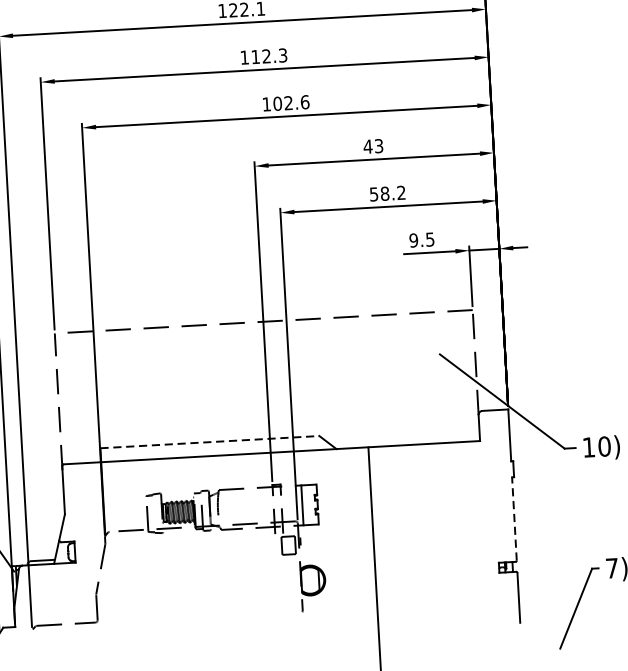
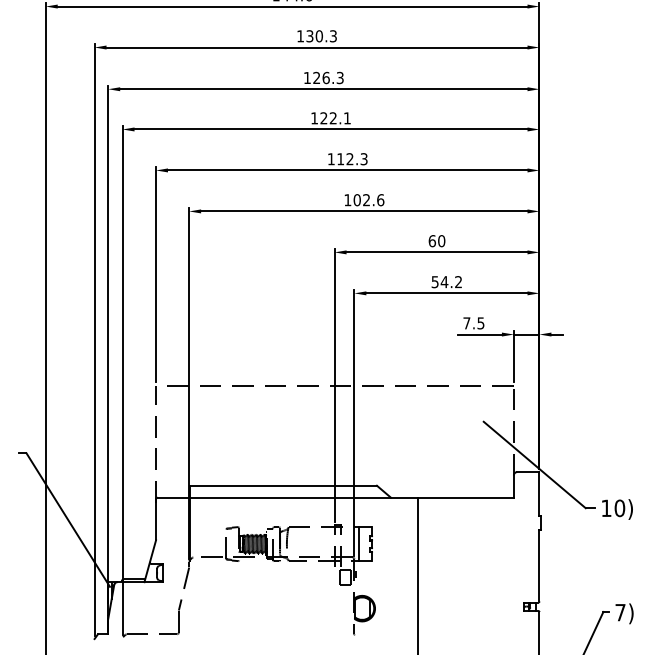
text: (372, 146) -> (436, 241), 43 -> 60
text: (385, 194) -> (444, 282), 58.2 -> 54.2
text: (413, 240) -> (466, 323), 9.5 -> 7.5
line: (210, 441) -> (283, 485), dashed -> solid
line: (514, 518) -> (539, 565), dashed -> solid

